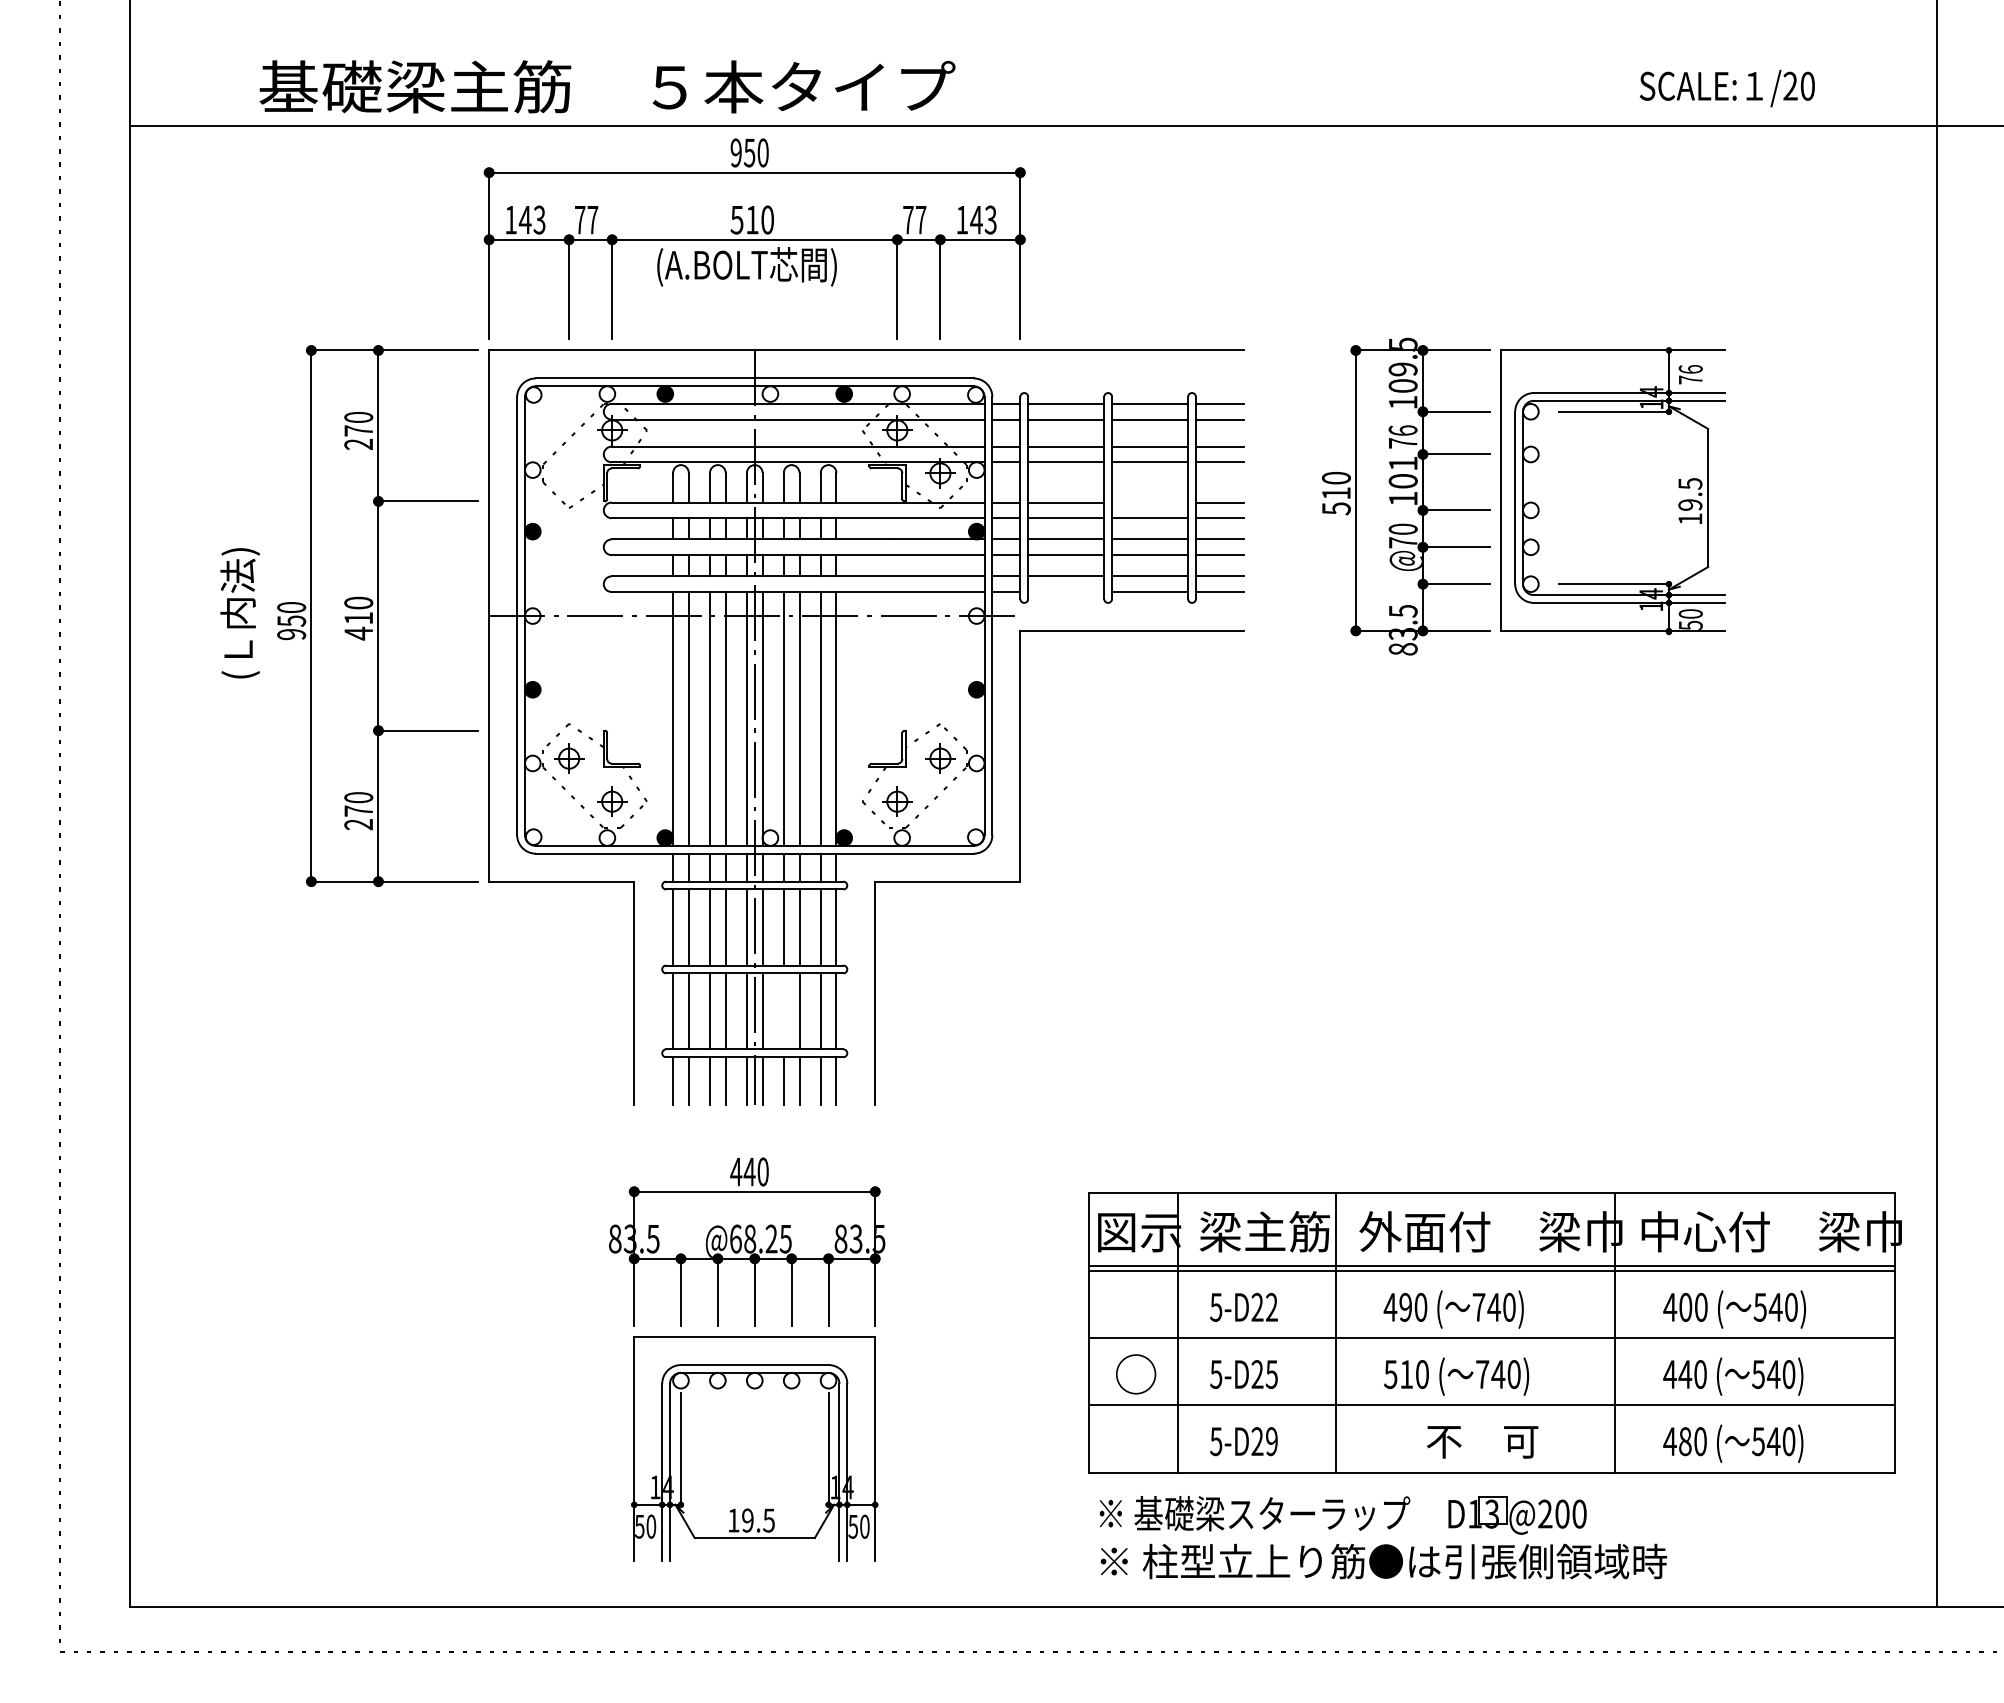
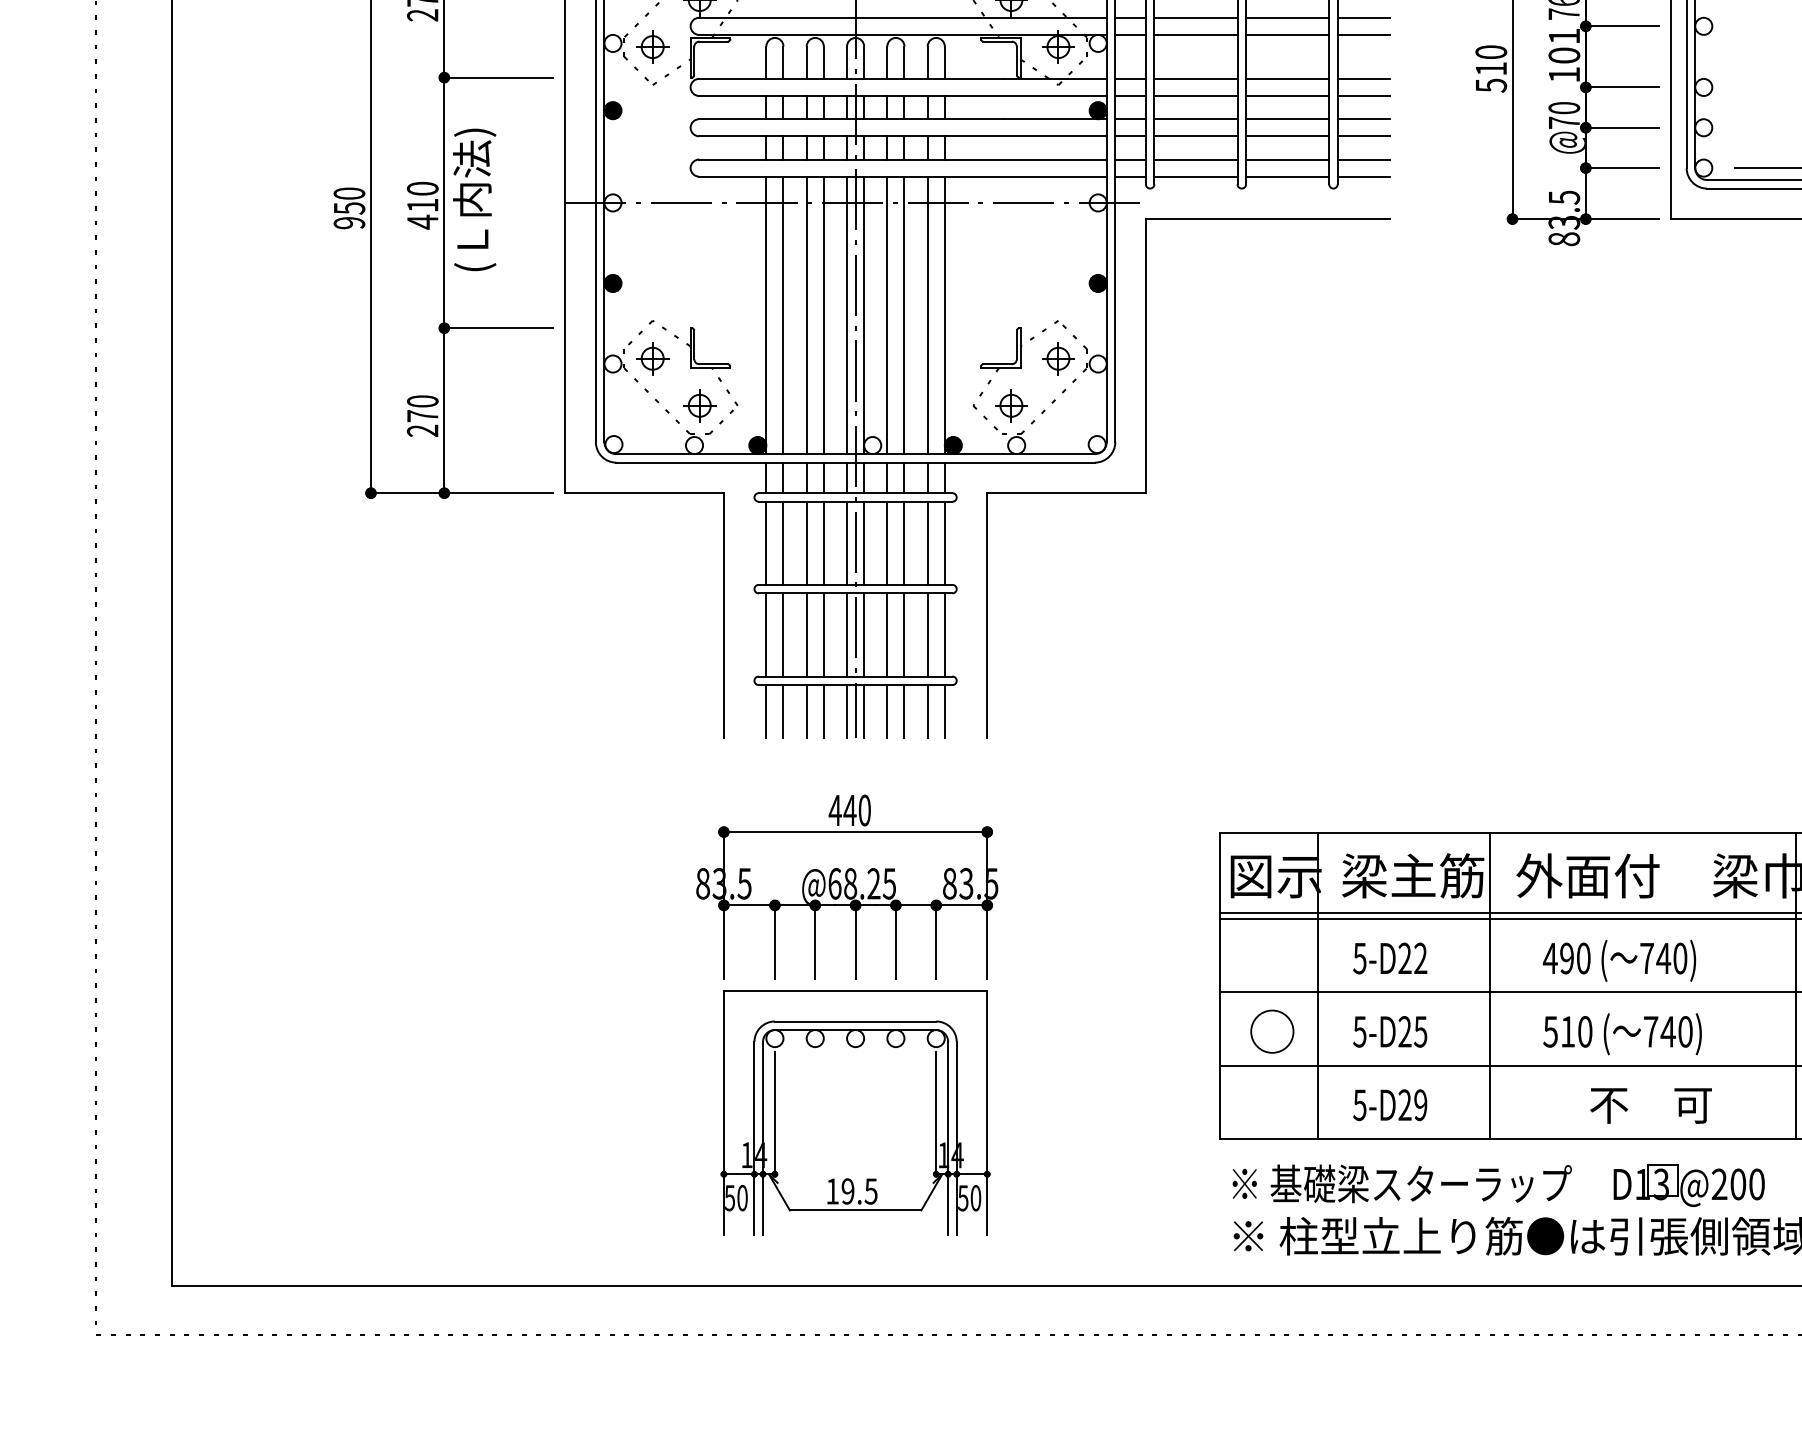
part: (569, 473) -> (653, 47), added
line: (1150, 502) -> (1288, 78), added
line: (1066, 592) -> (1196, 177), added
text: (239, 613) -> (473, 200), moved
line: (783, 1011) -> (886, 635), added

